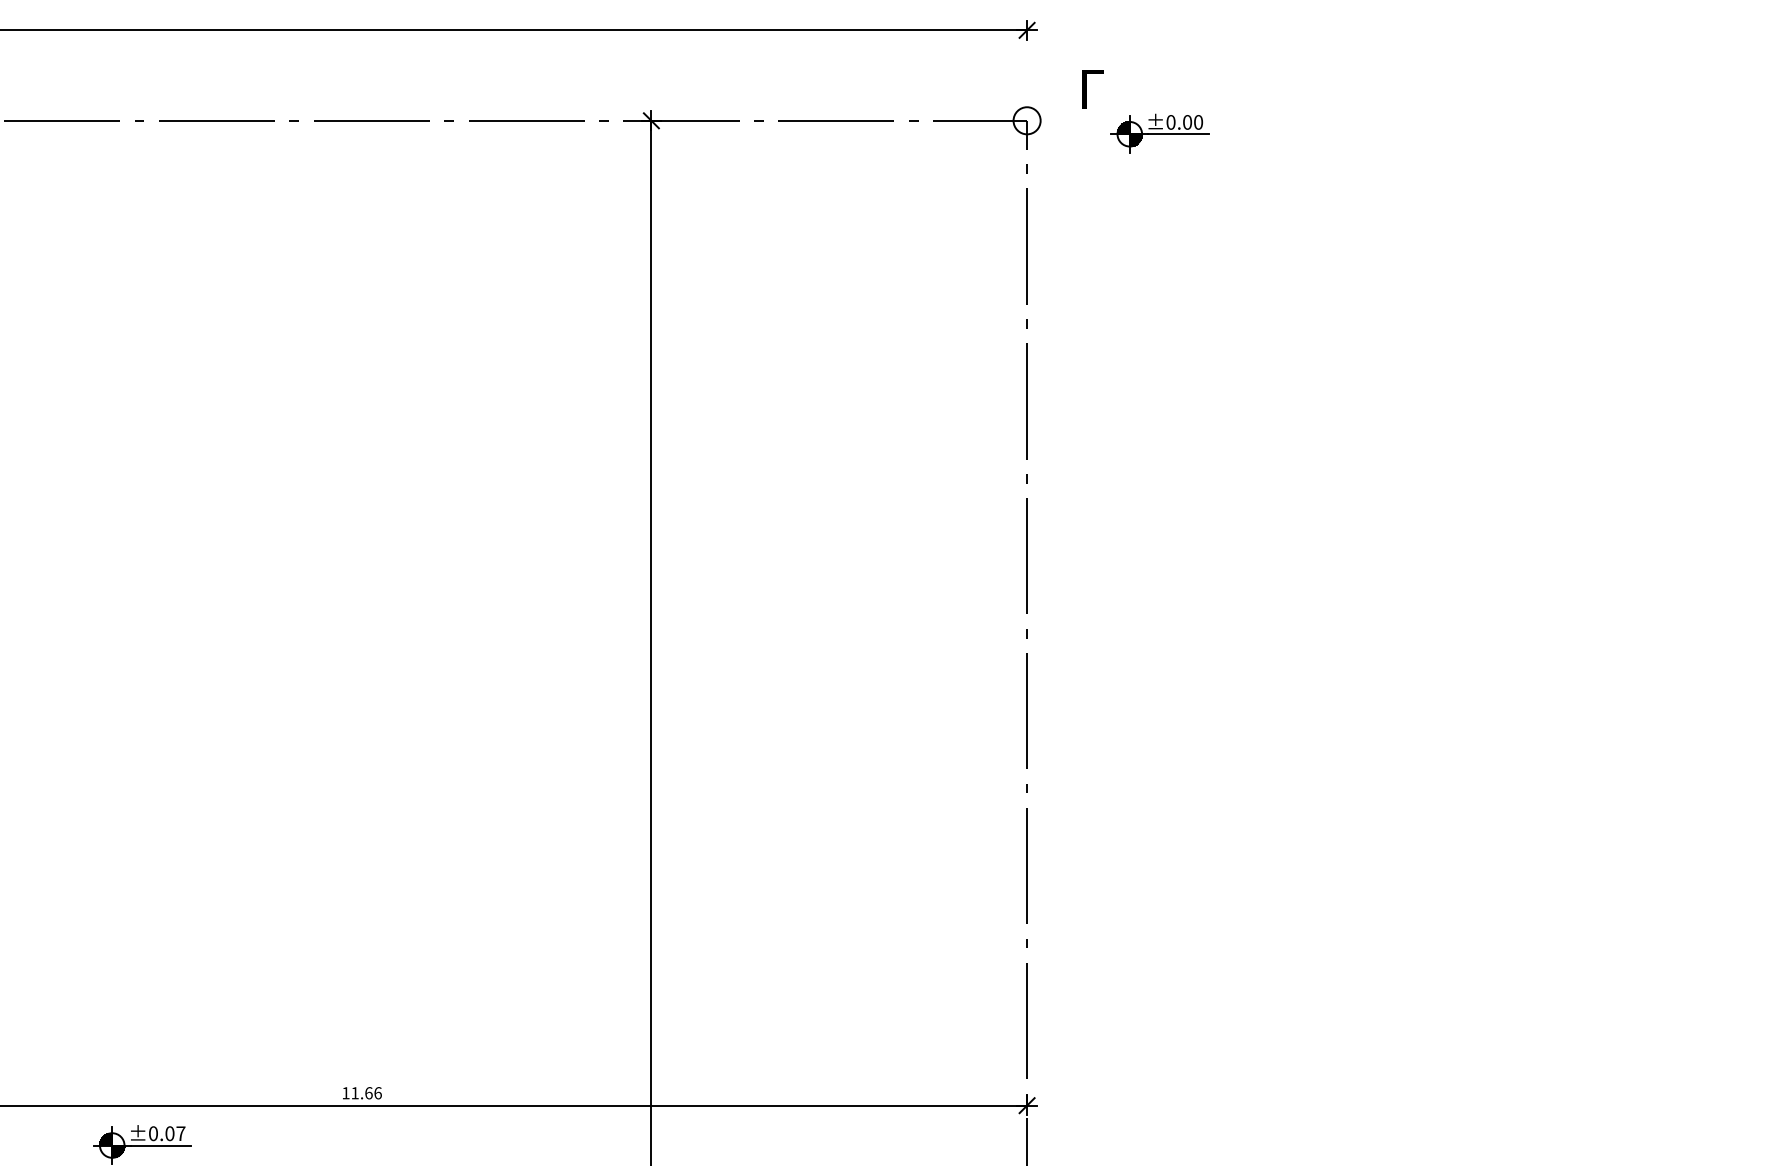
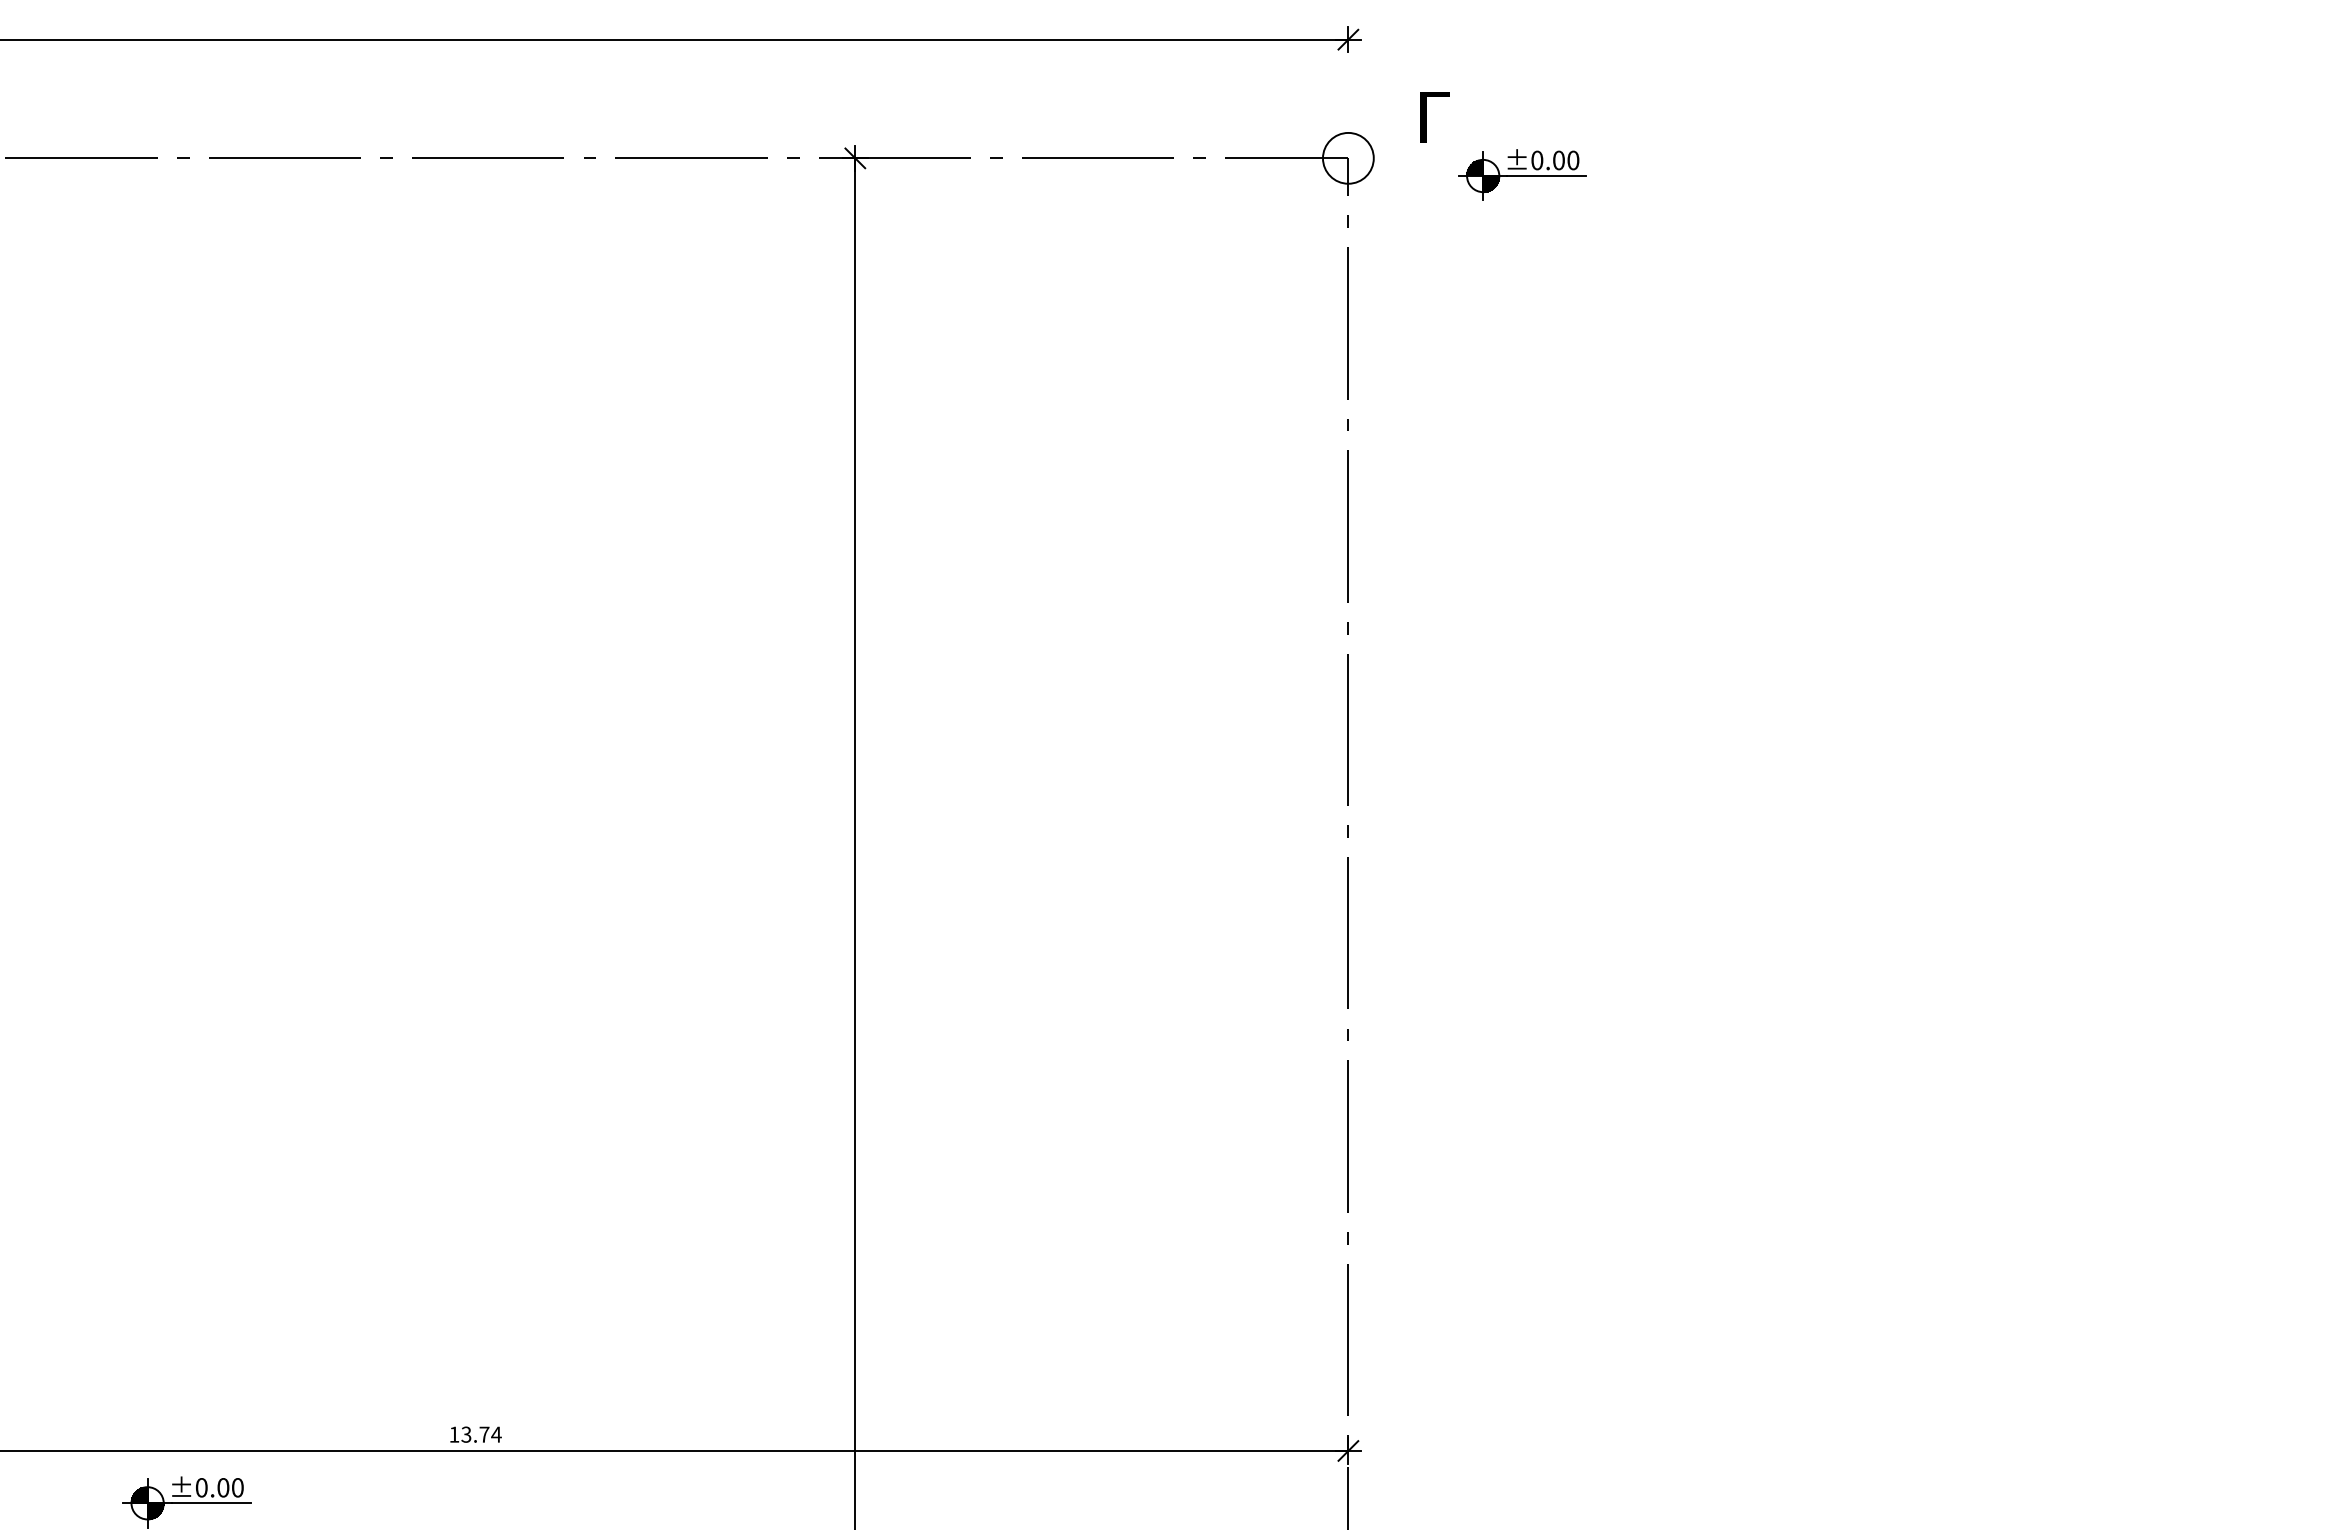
circle: (1026, 120) -> (1347, 157), size x1.43
text: (366, 1093) -> (481, 1434), 11.66 -> 13.74
text: (180, 1133) -> (237, 1487), ±0.07 -> ±0.00

